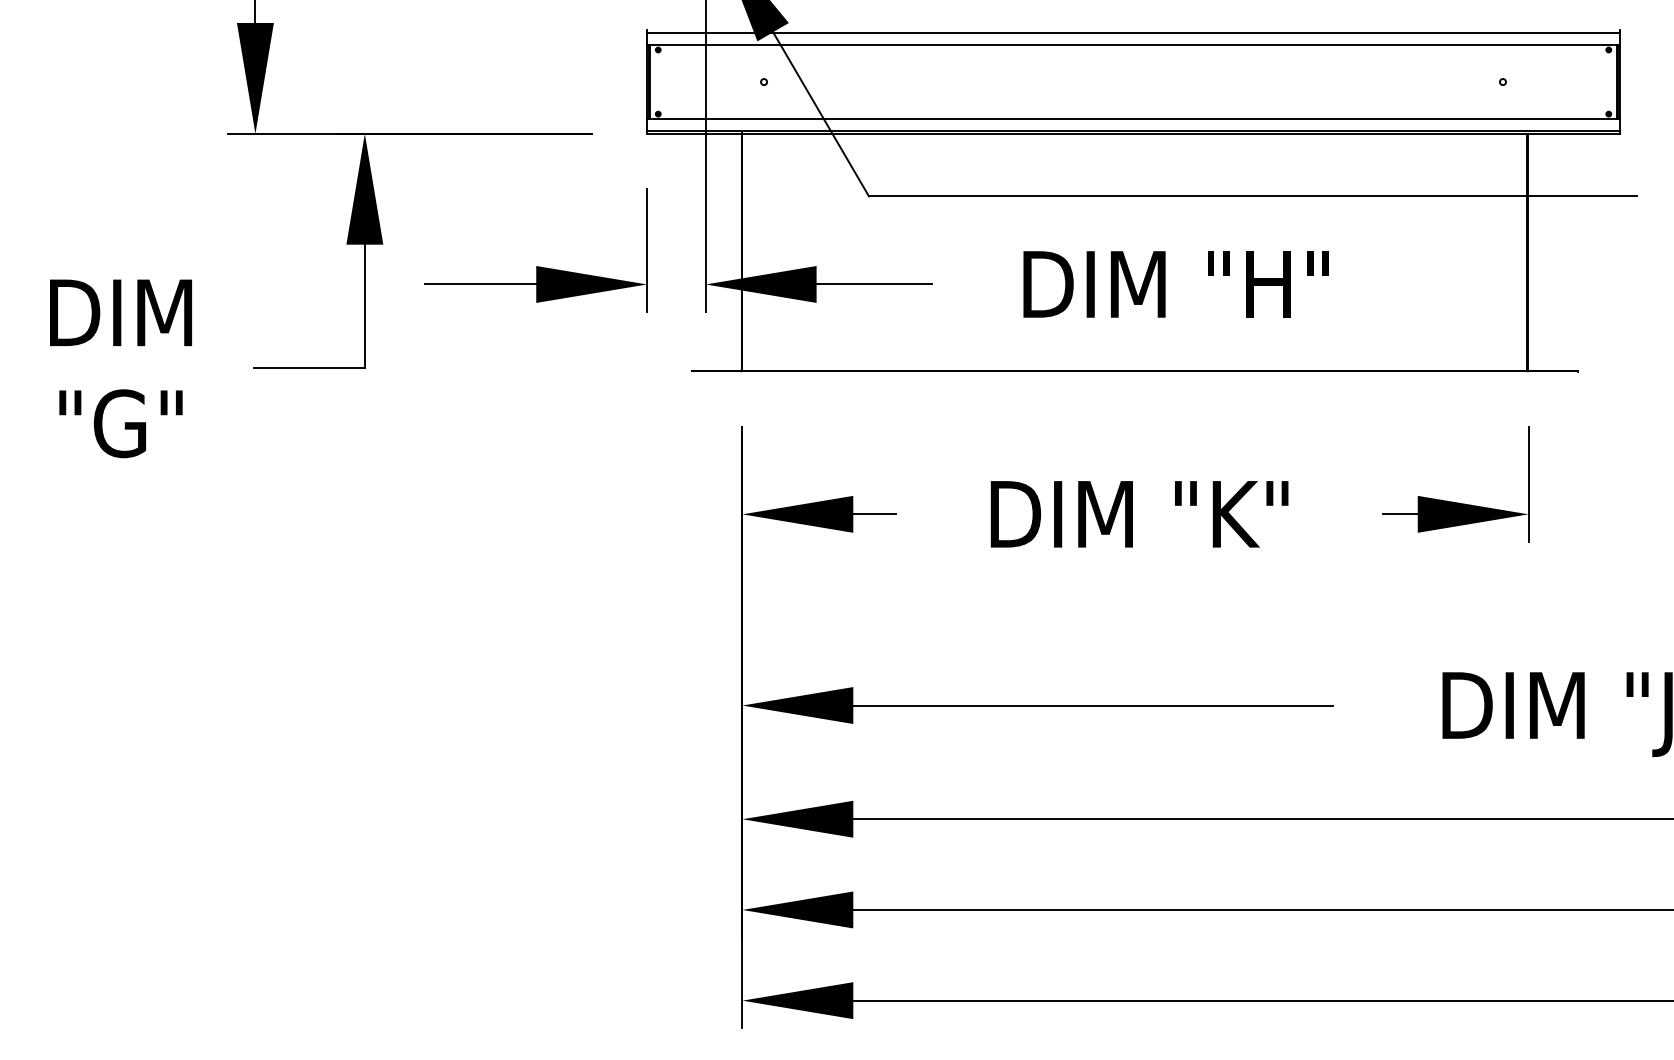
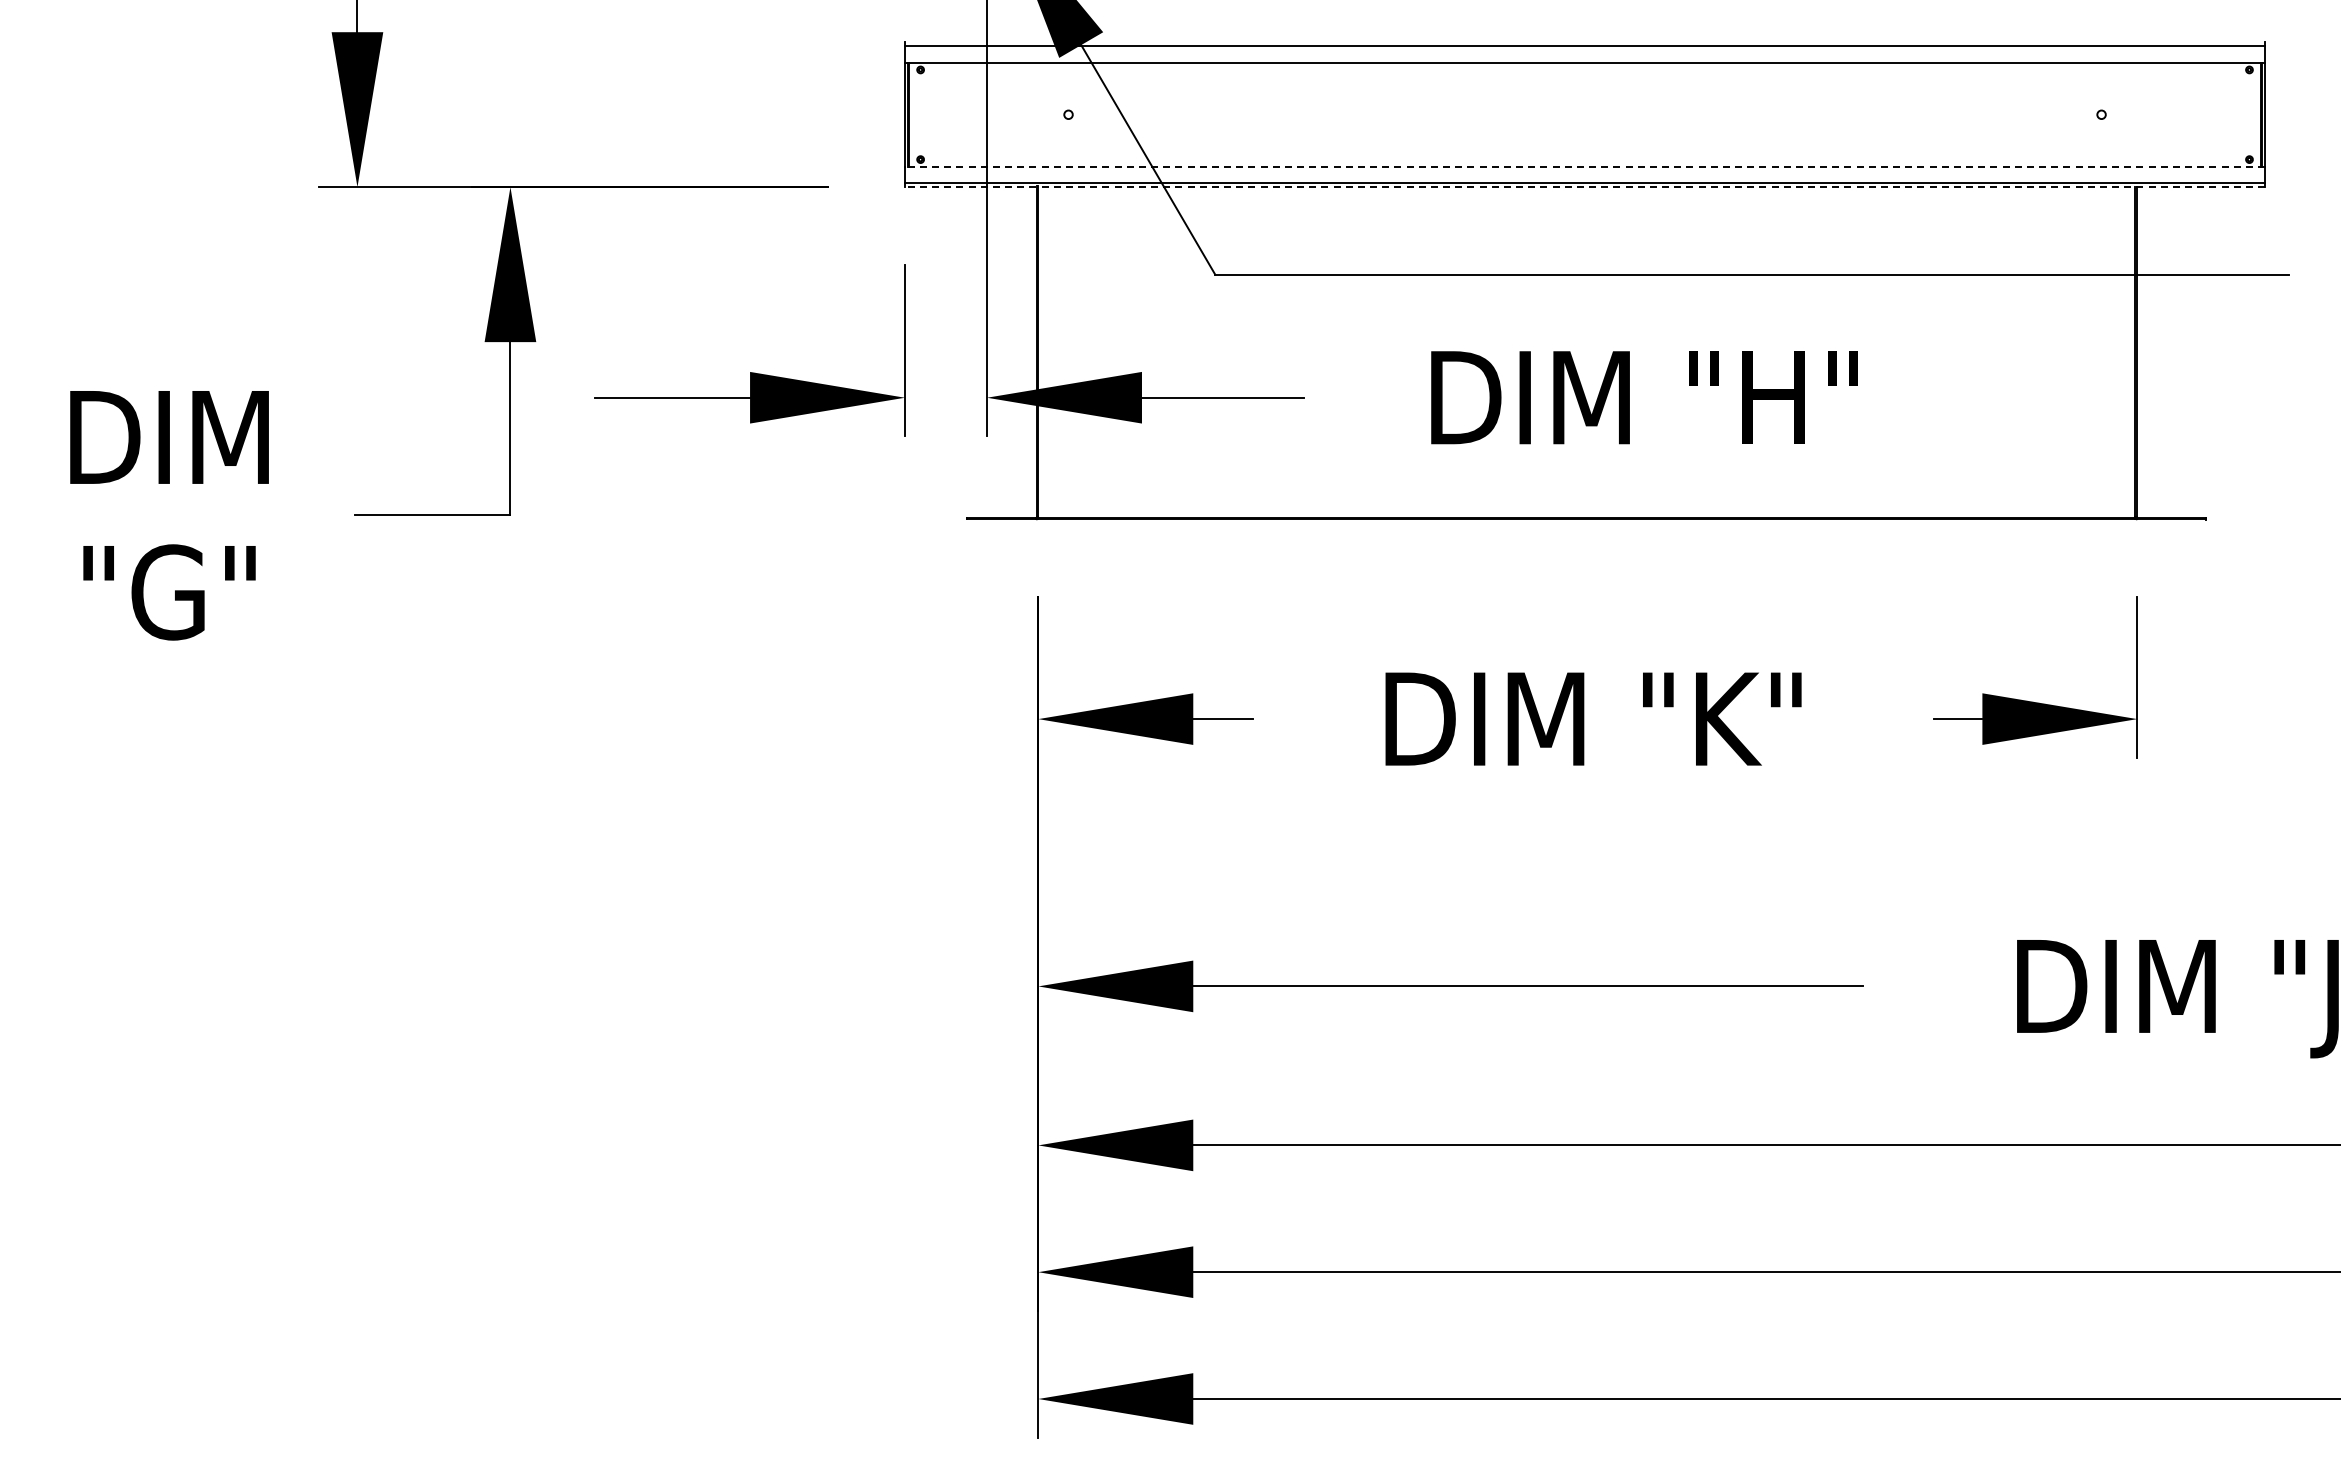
line: (1133, 119) -> (1584, 166), solid -> dashed
line: (1133, 134) -> (1584, 187), solid -> dashed

